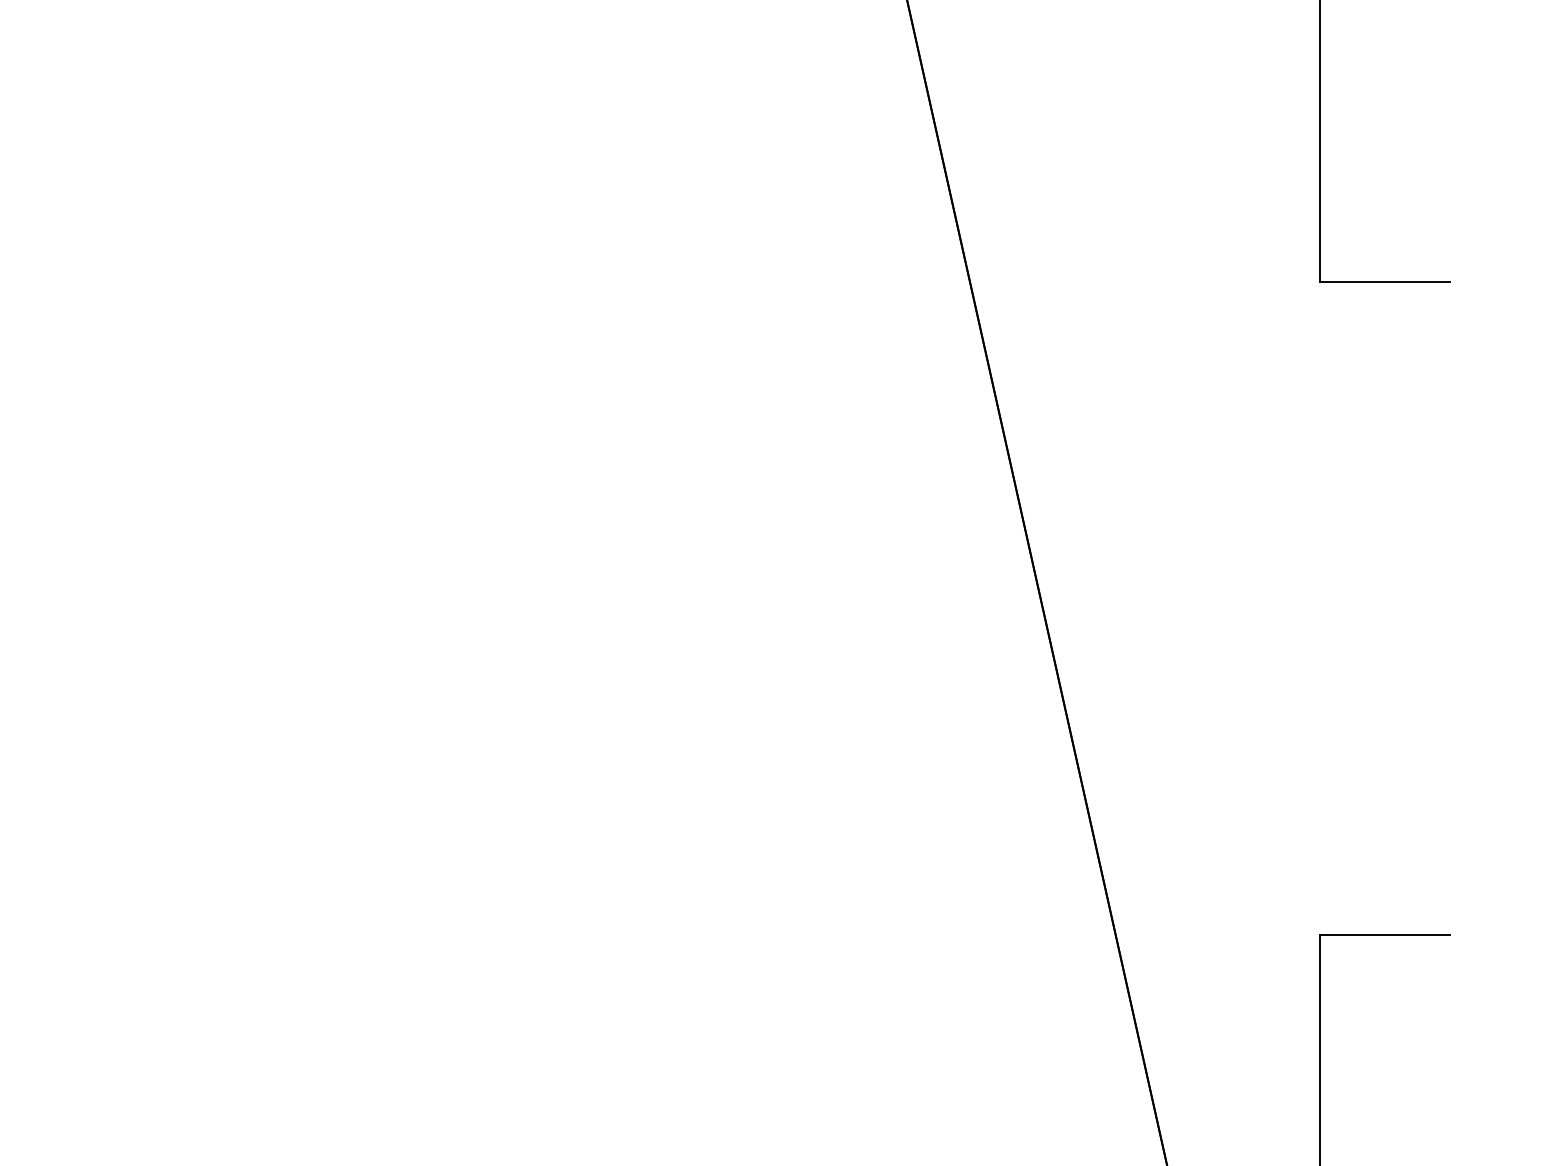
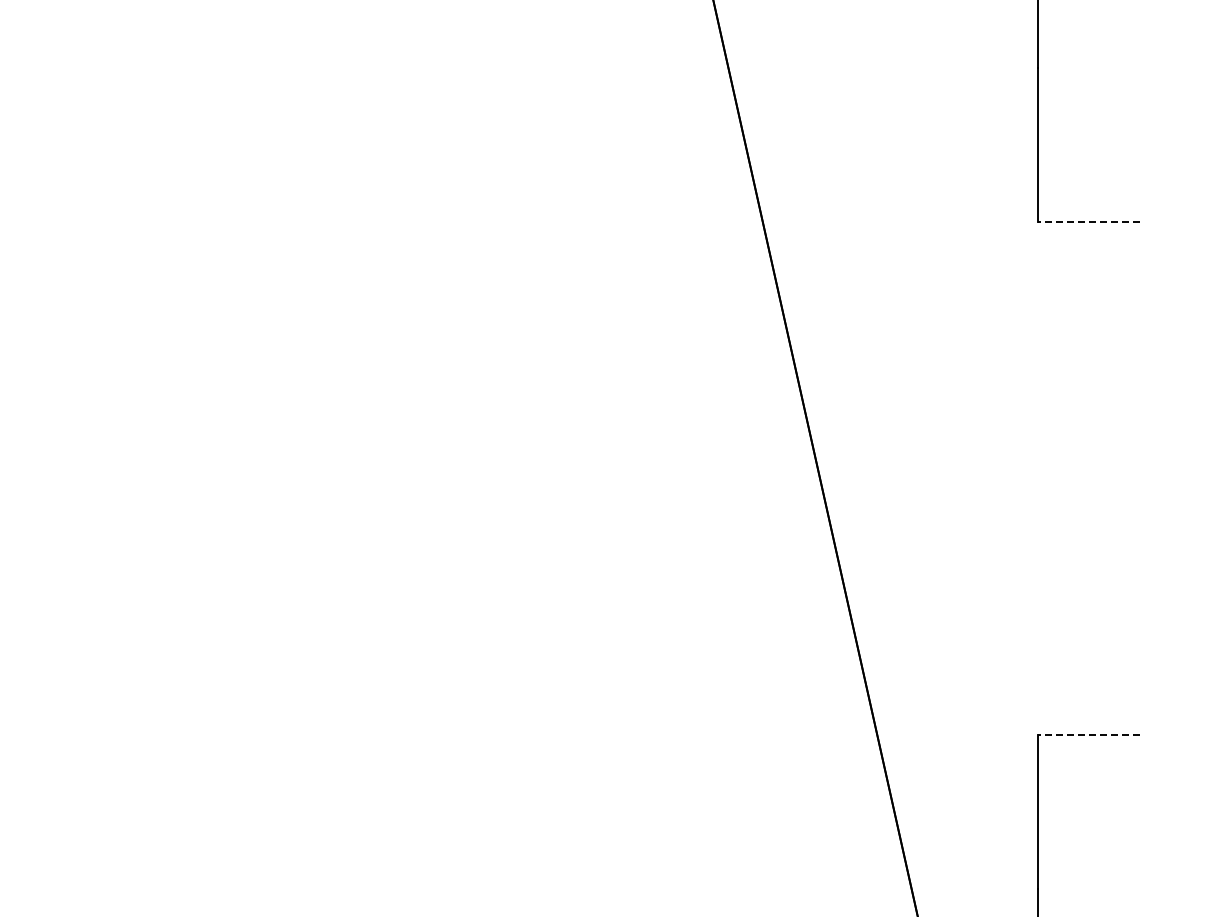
line: (1384, 281) -> (1088, 221), solid -> dashed
line: (1384, 935) -> (1088, 735), solid -> dashed

